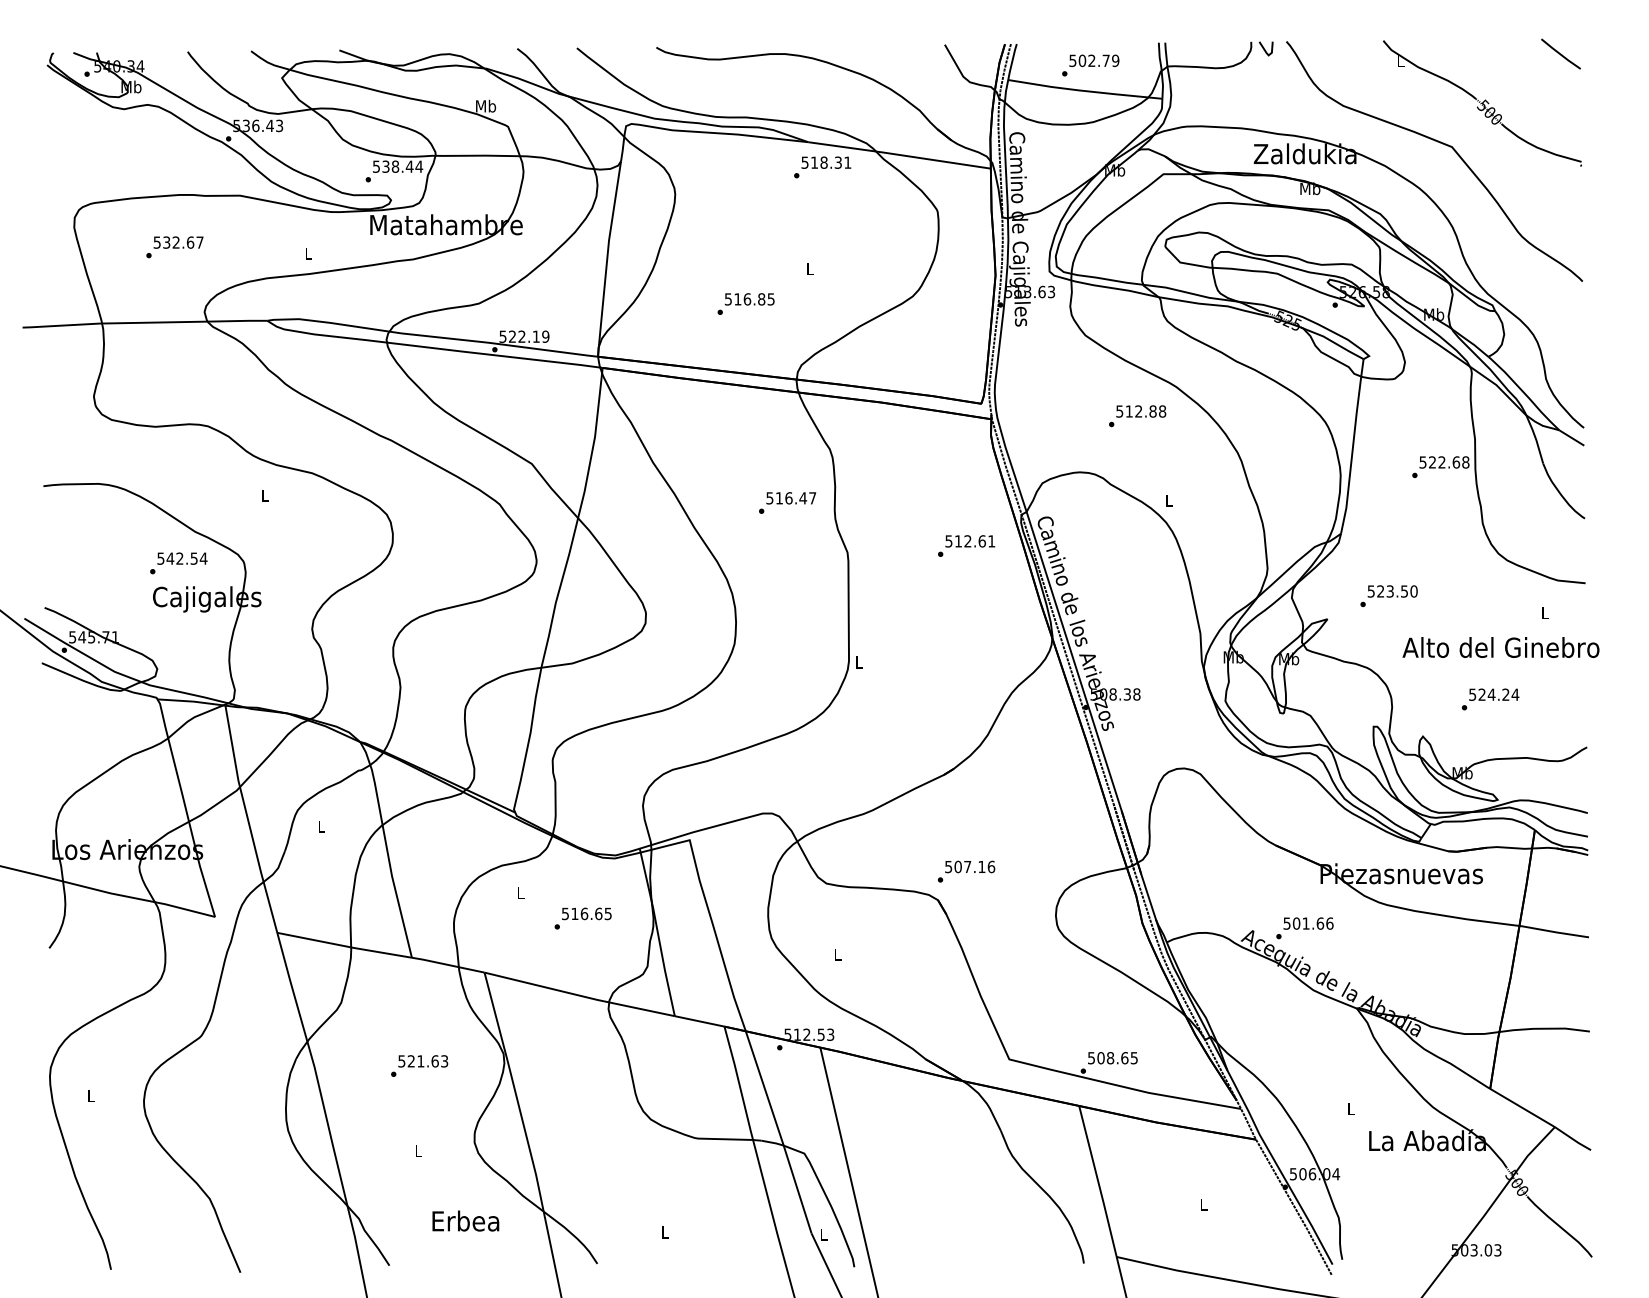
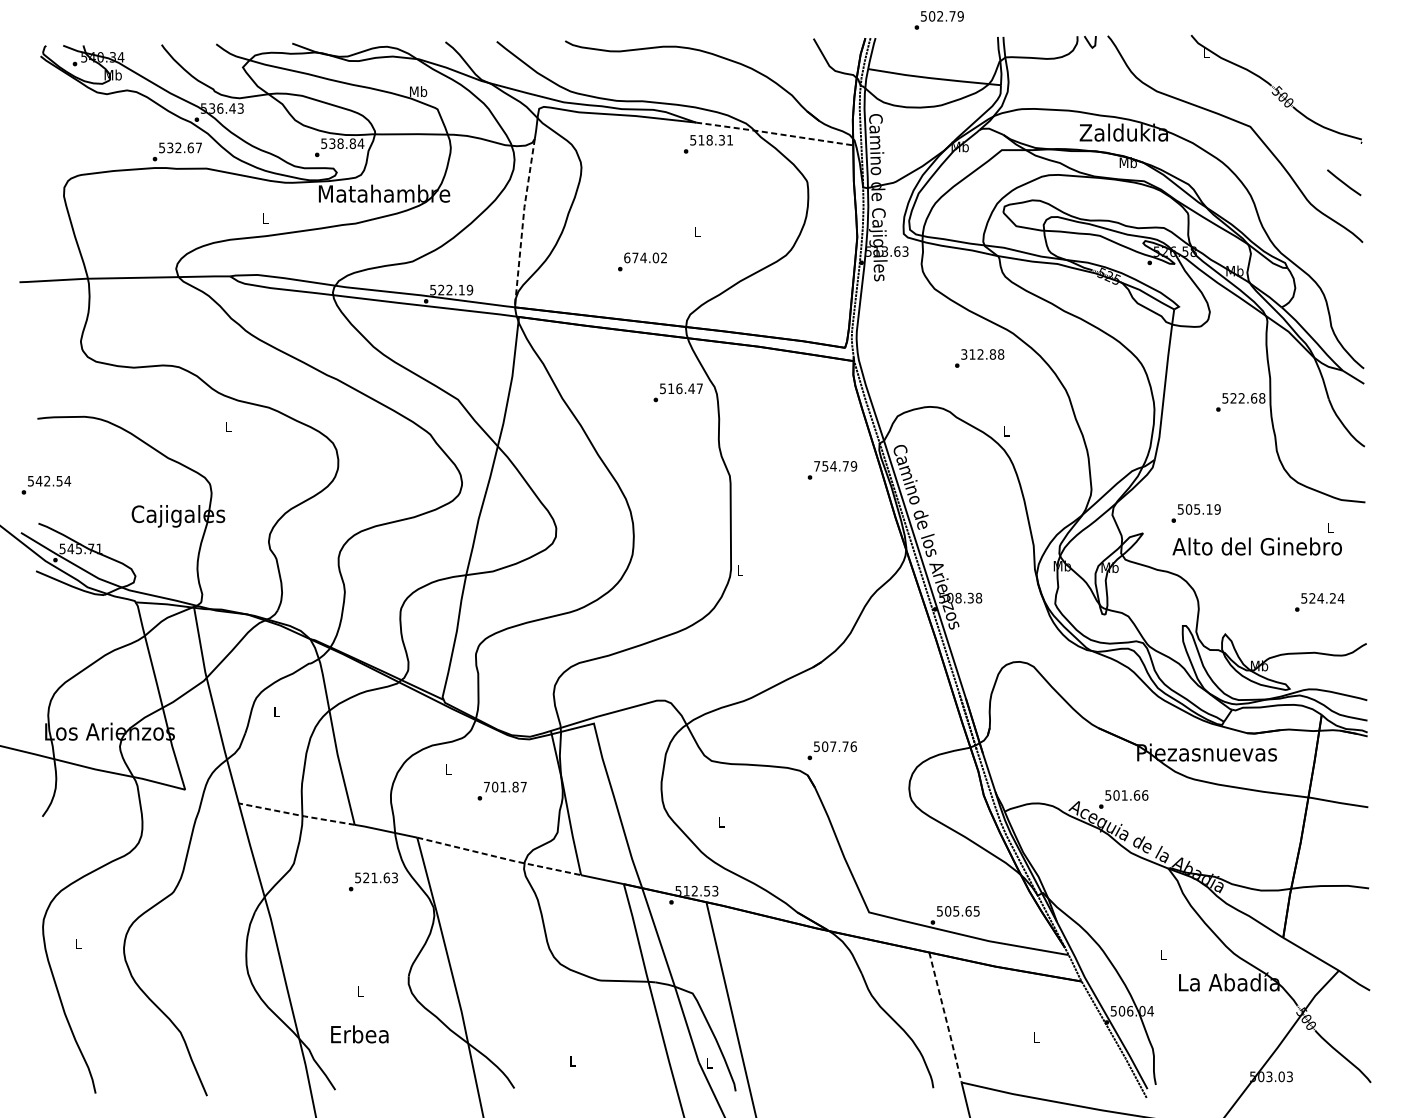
line: (1560, 53) -> (1343, 182), moved
text: (1090, 65) -> (939, 20), moved
line: (899, 154) -> (774, 133), solid -> dashed
text: (409, 166) -> (352, 143), 538.44 -> 538.84
text: (174, 247) -> (176, 152), moved
line: (607, 258) -> (523, 222), solid -> dashed
text: (749, 299) -> (645, 258), 516.85 -> 674.02
text: (1119, 410) -> (964, 353), 512.88 -> 312.88
text: (787, 502) -> (678, 392), moved
text: (970, 541) -> (835, 466), 512.61 -> 754.79
text: (178, 563) -> (46, 485), moved
text: (1397, 591) -> (1203, 509), 523.50 -> 505.19
text: (1500, 647) -> (1256, 546), moved
text: (1490, 699) -> (1319, 602), moved
text: (981, 866) -> (845, 746), 507.16 -> 507.76
text: (586, 913) -> (505, 786), 516.65 -> 701.87
line: (344, 946) -> (296, 815), solid -> dashed
line: (580, 995) -> (499, 857), solid -> dashed
text: (1110, 1058) -> (956, 911), 508.65 -> 505.65
text: (419, 1065) -> (373, 881), moved
line: (1098, 1181) -> (945, 1017), solid -> dashed
text: (465, 1220) -> (359, 1033), moved

